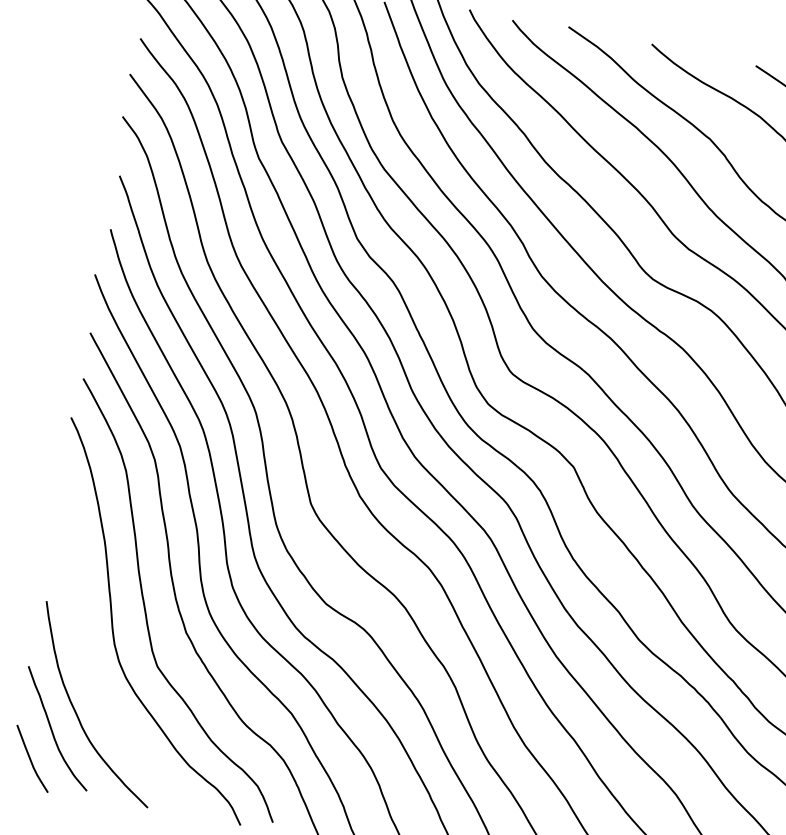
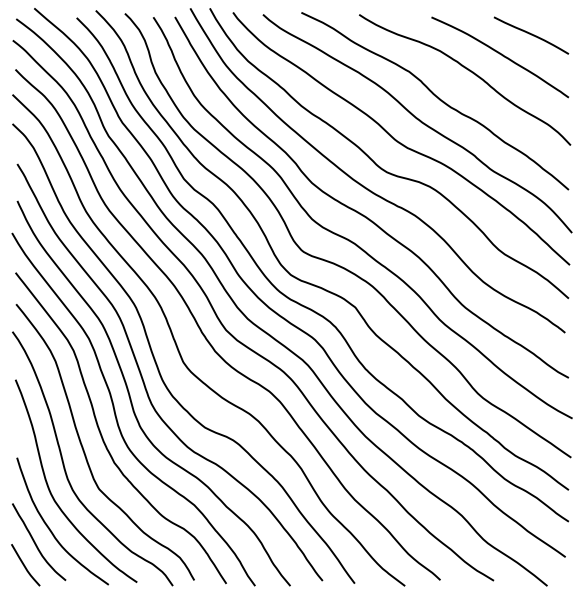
curve: (87, 655) -> (50, 489), added

